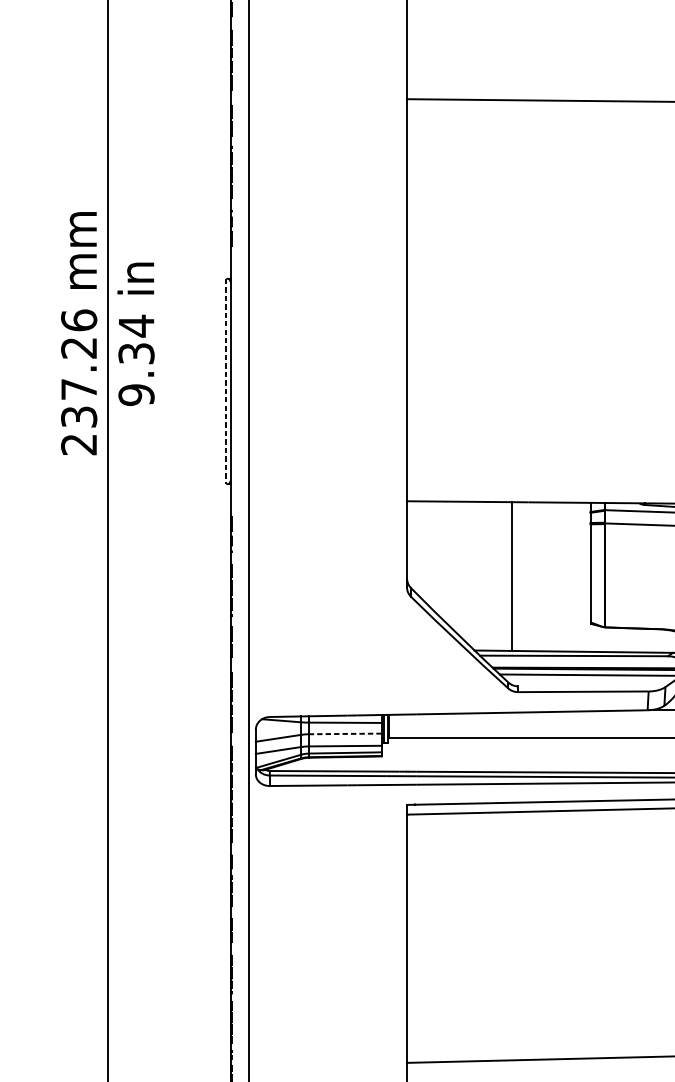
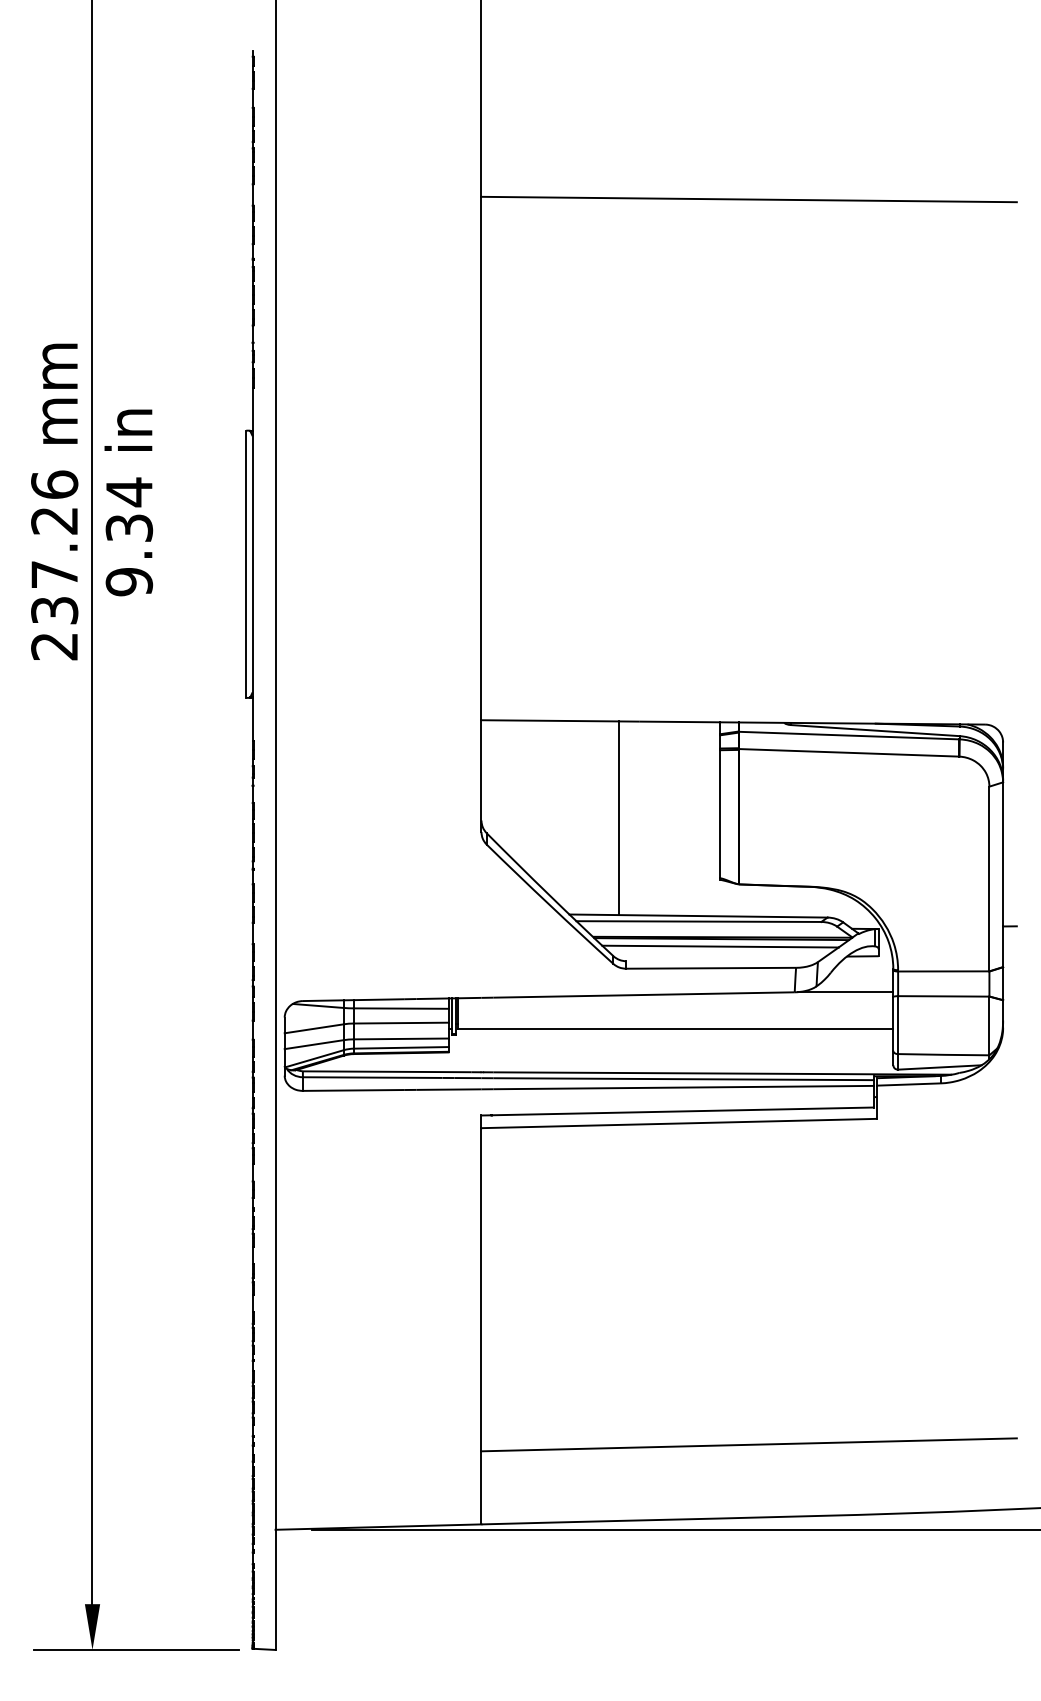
line: (226, 381) -> (246, 564), dashed -> solid
line: (344, 734) -> (400, 1023), dashed -> solid

